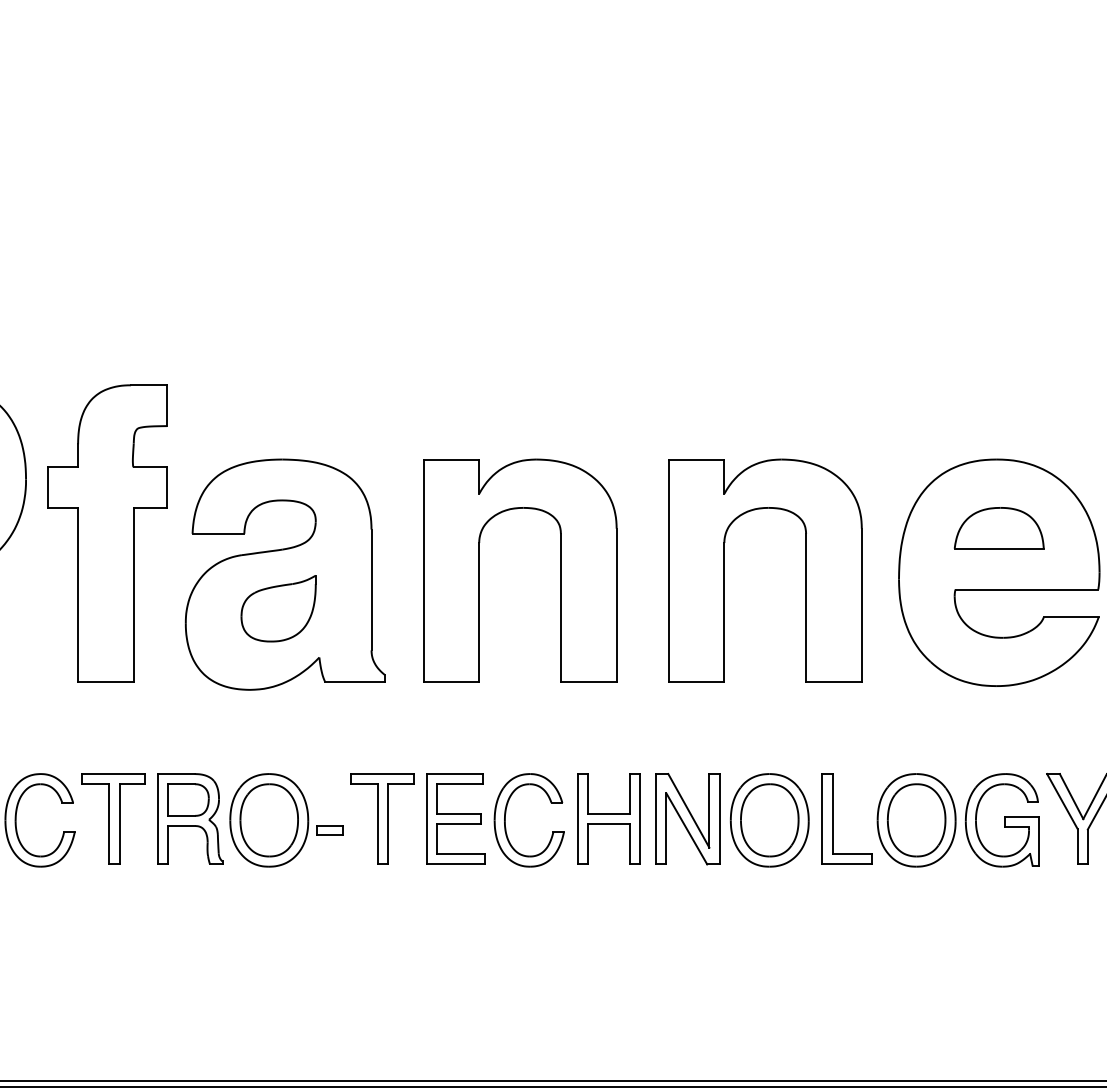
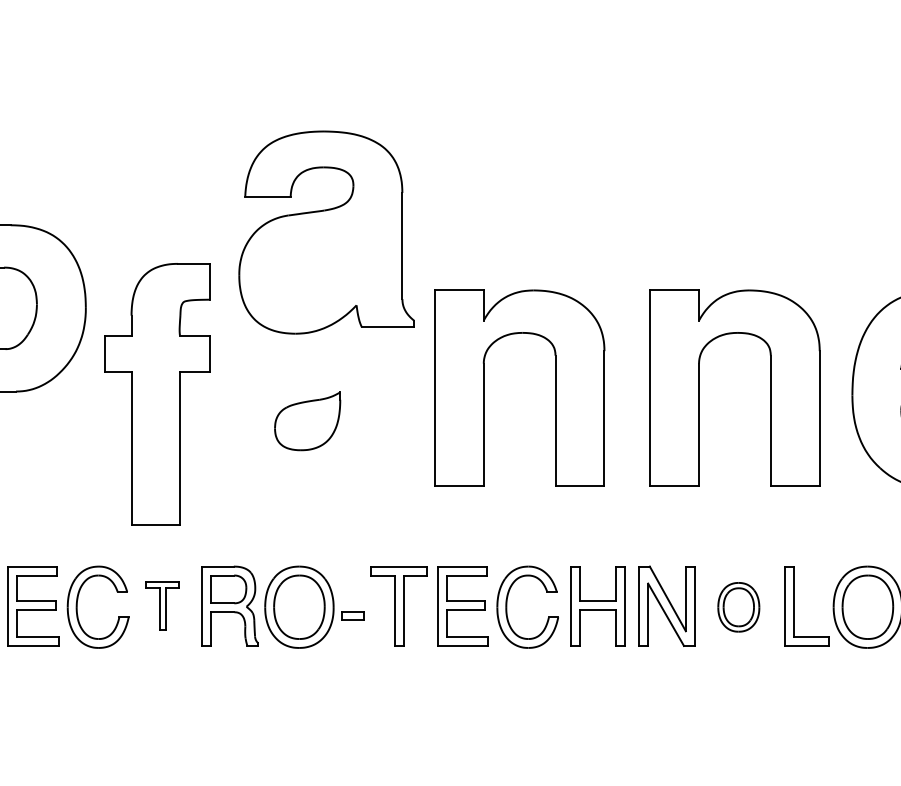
part: (107, 533) -> (157, 394), moved
part: (284, 574) -> (325, 232), moved
part: (113, 818) -> (162, 605), size x0.6
part: (769, 820) -> (738, 607), size x0.6

